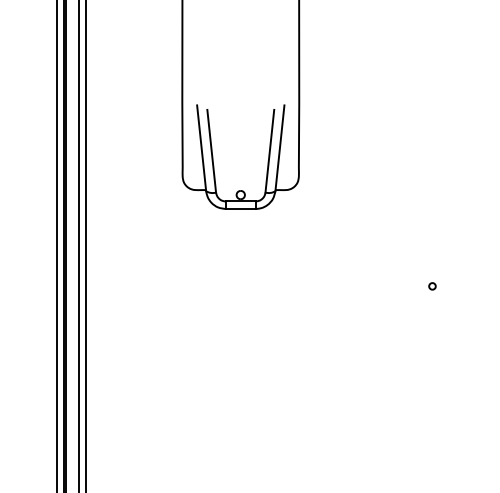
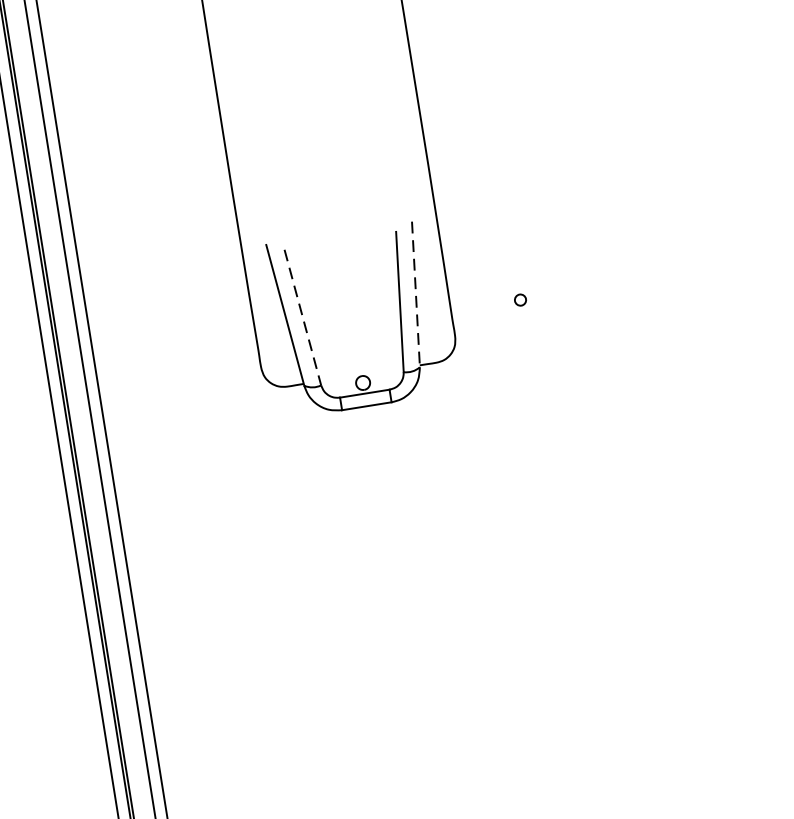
line: (279, 148) -> (415, 294), solid -> dashed
line: (211, 151) -> (302, 318), solid -> dashed
circle: (432, 286) -> (520, 300), moved

